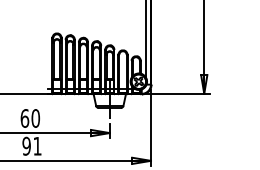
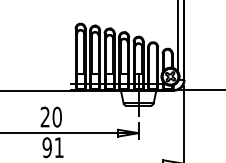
text: (24, 118) -> (44, 117), 60 -> 20

